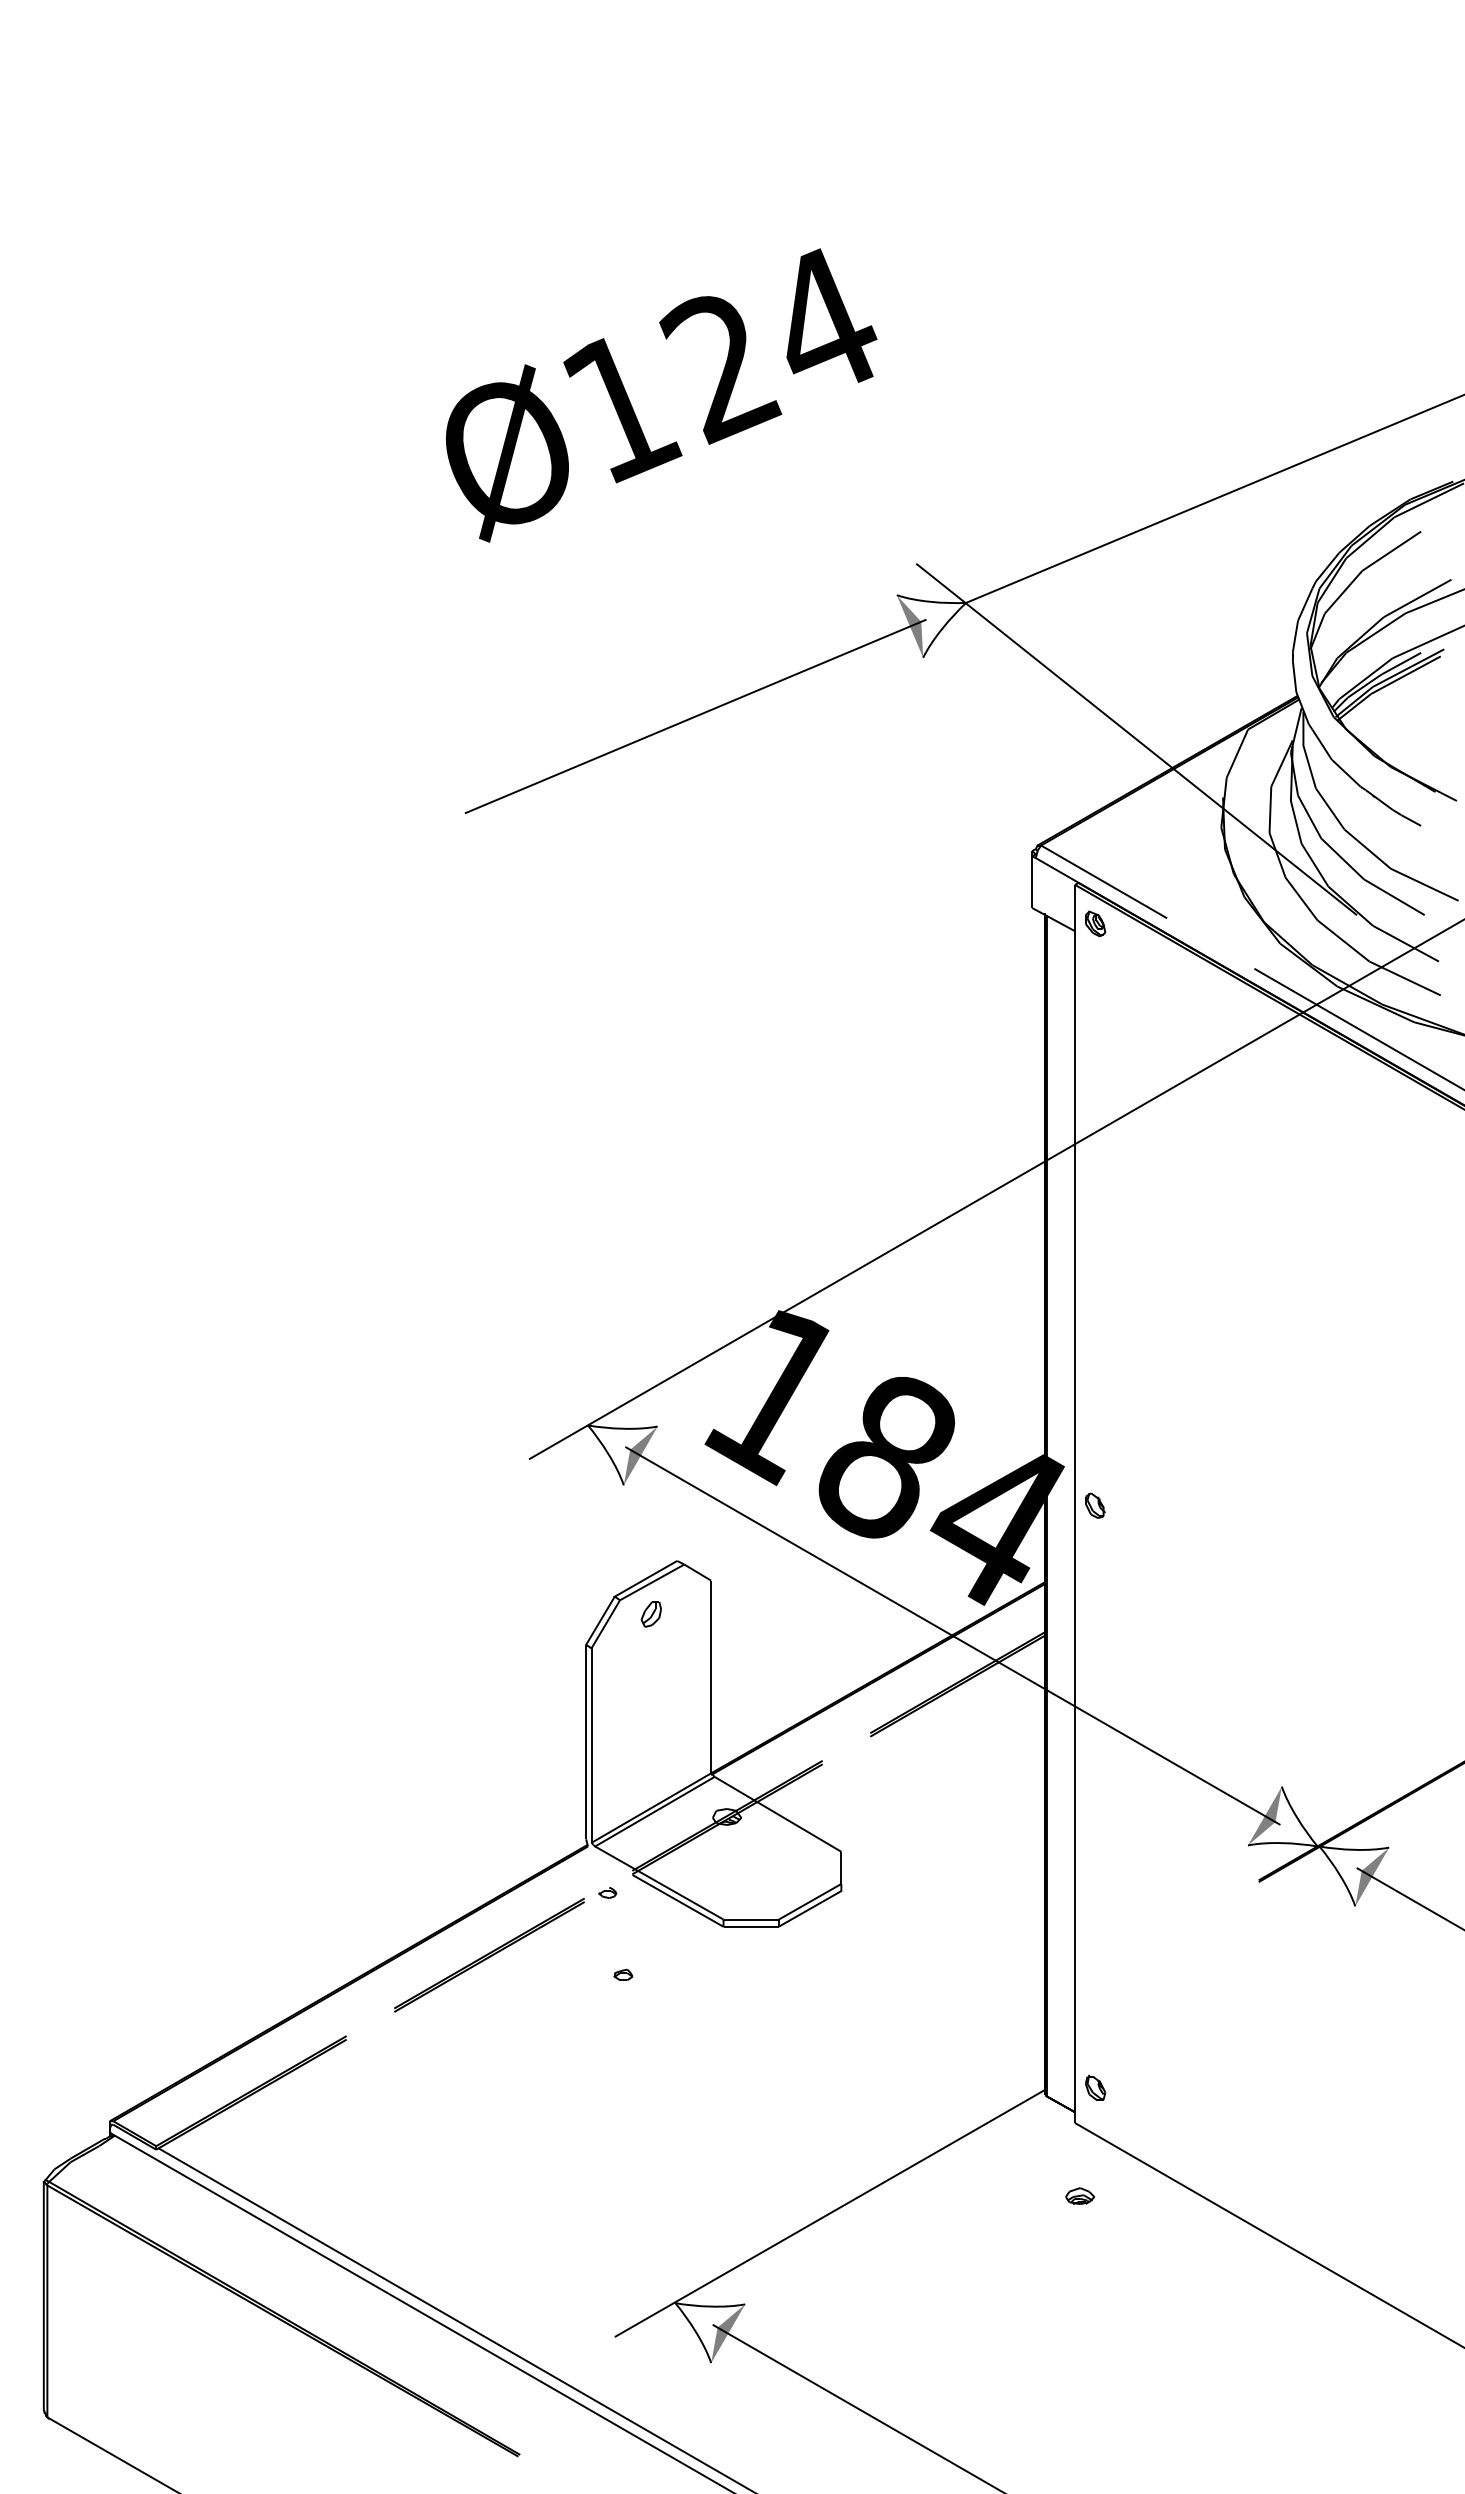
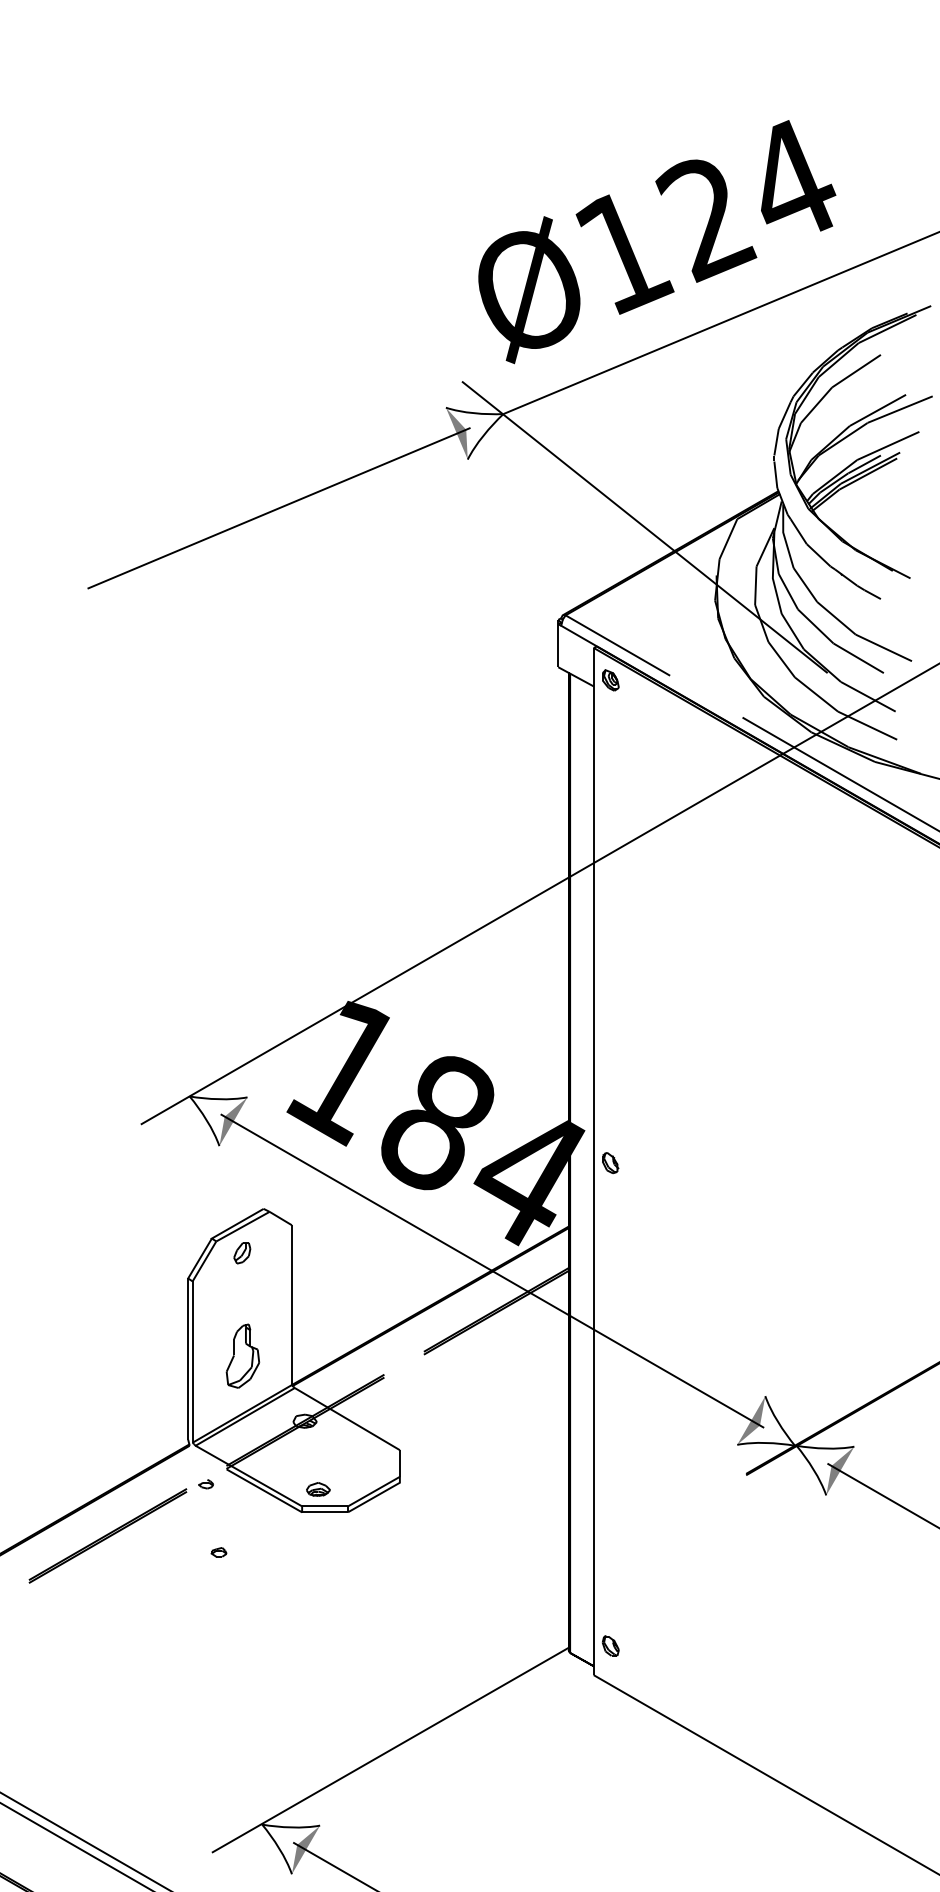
text: (661, 395) -> (657, 242), moved
part: (651, 1738) -> (242, 1356), added
part: (1079, 2195) -> (317, 1488), moved

